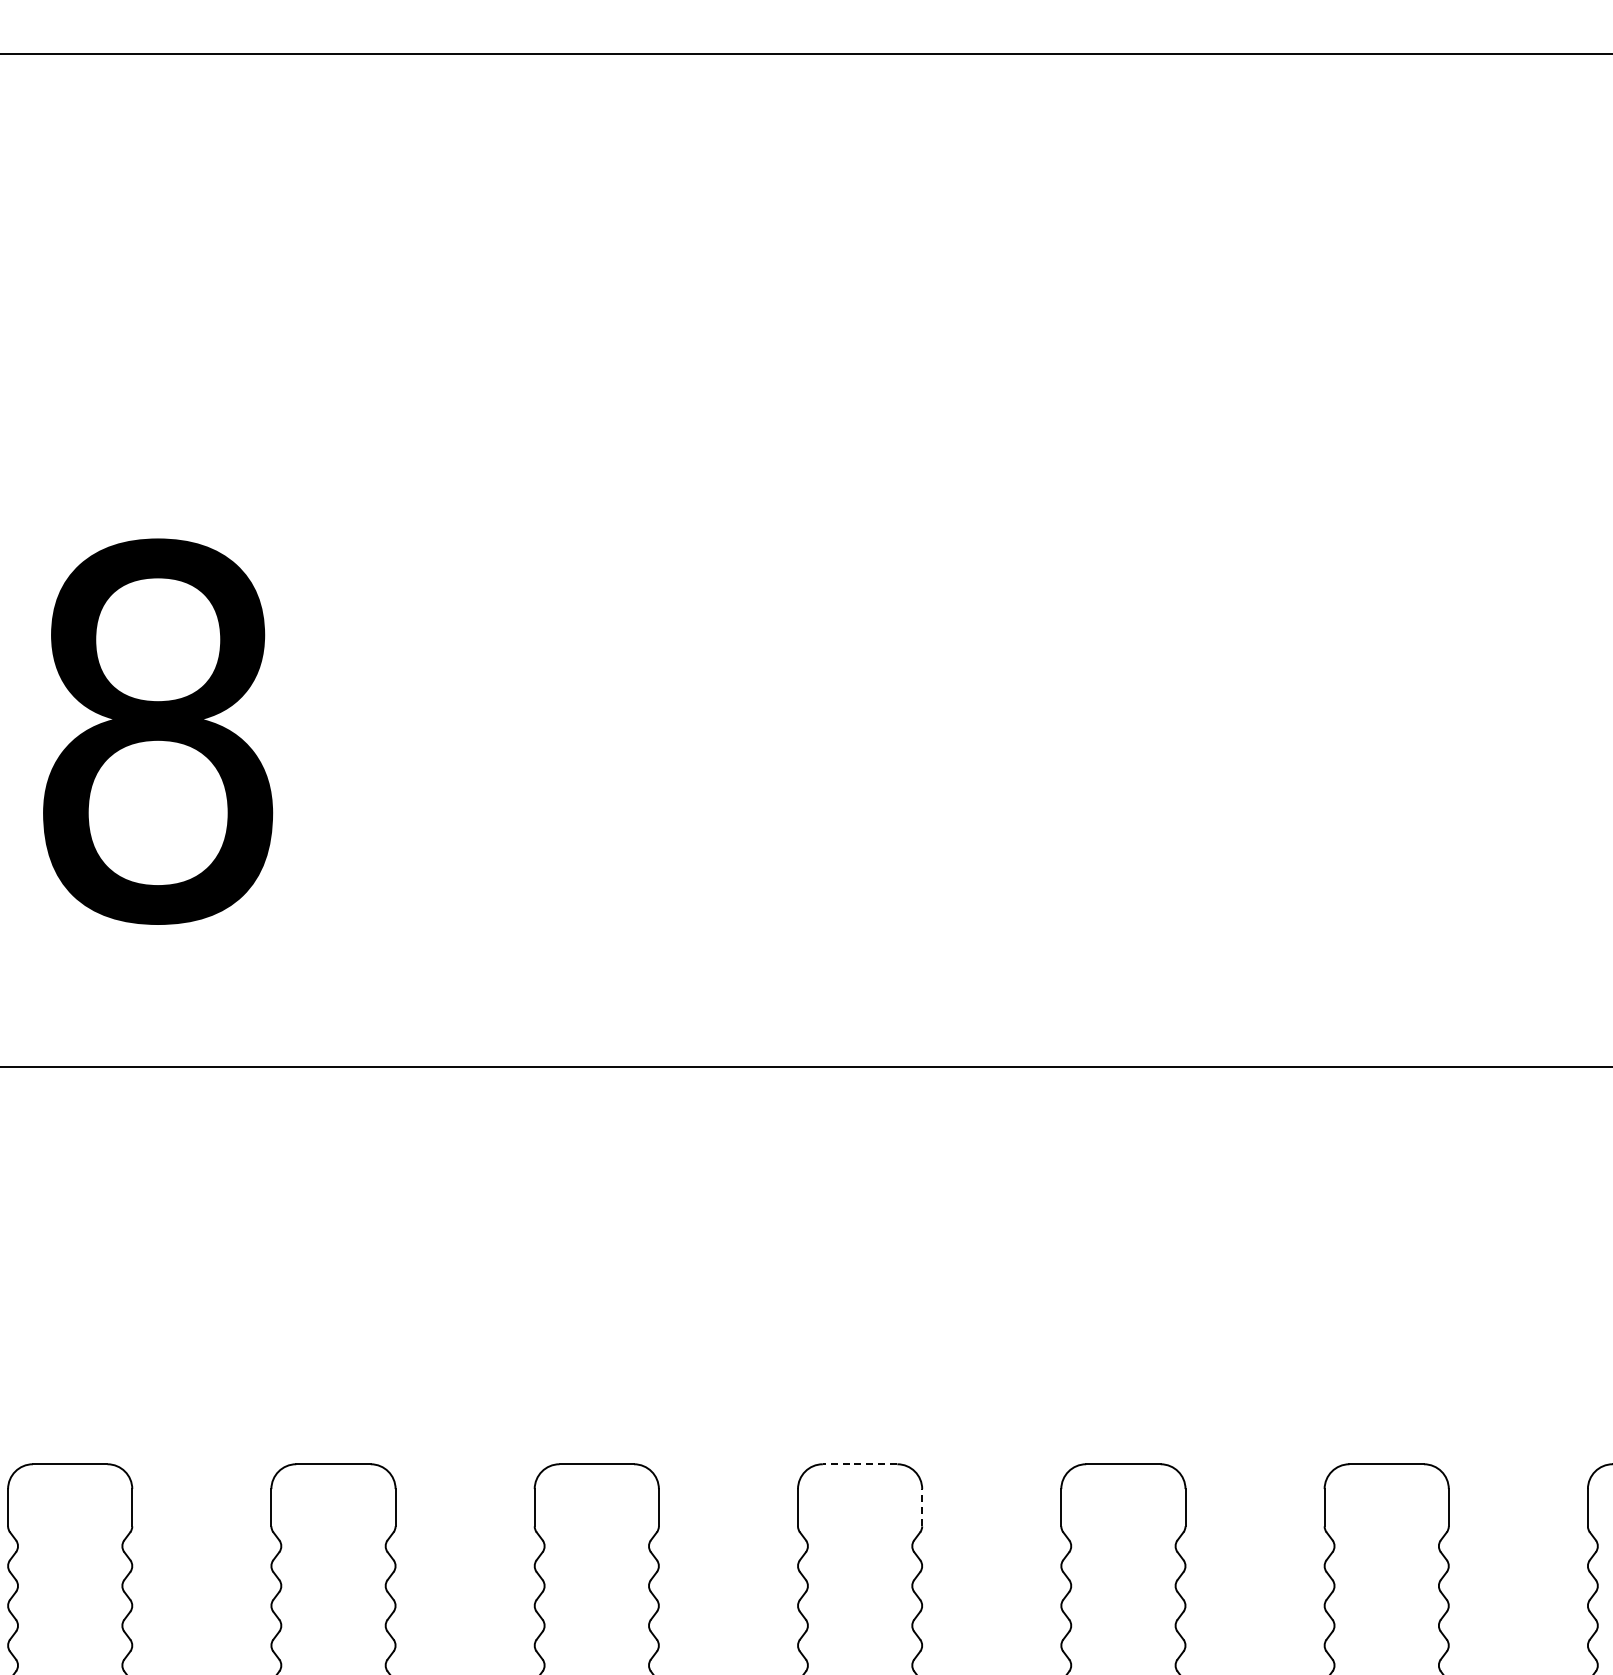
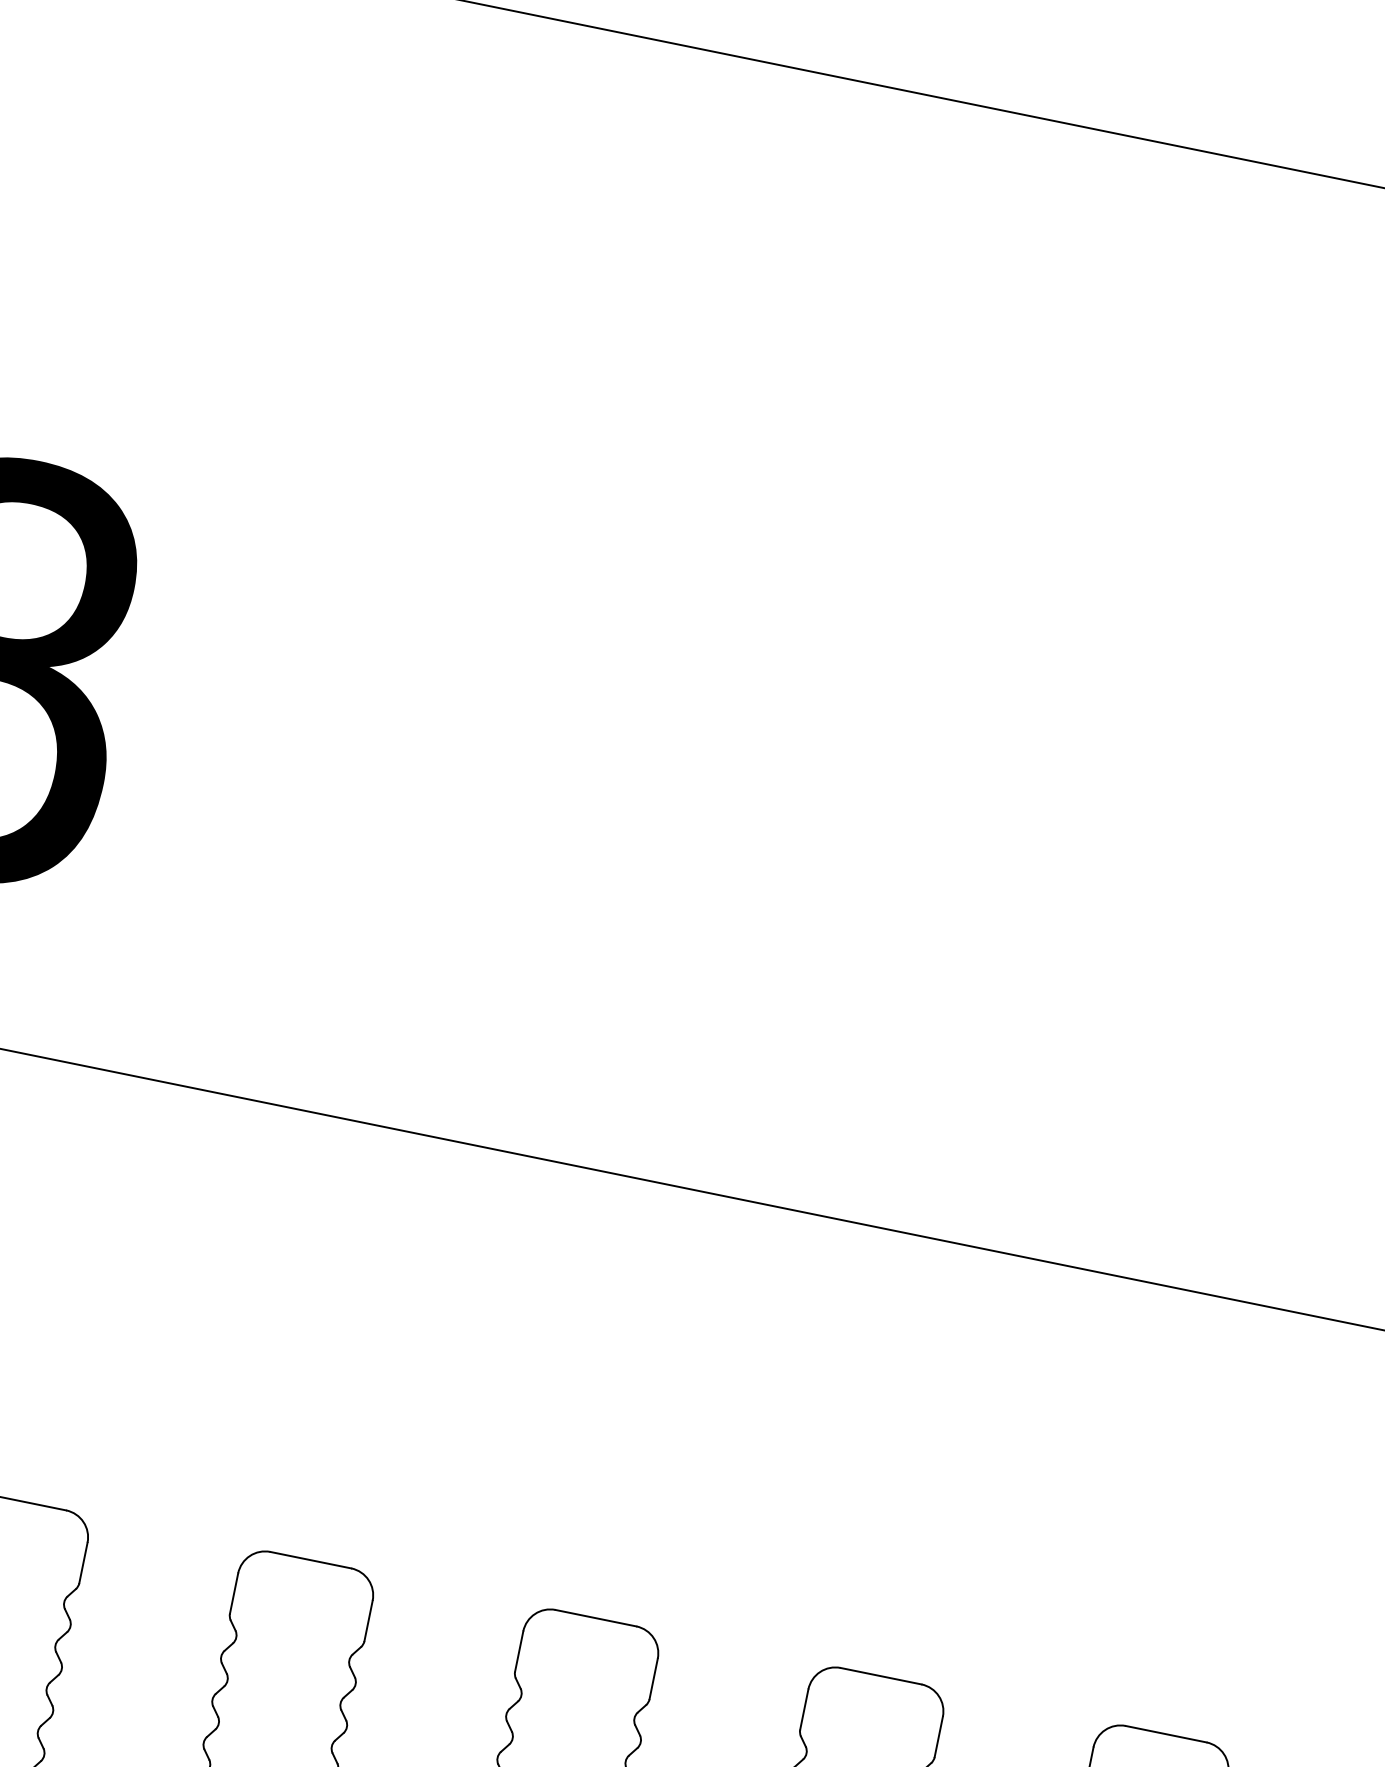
line: (859, 1464) -> (595, 1618), dashed -> solid
line: (922, 1507) -> (654, 1678), dashed -> solid

